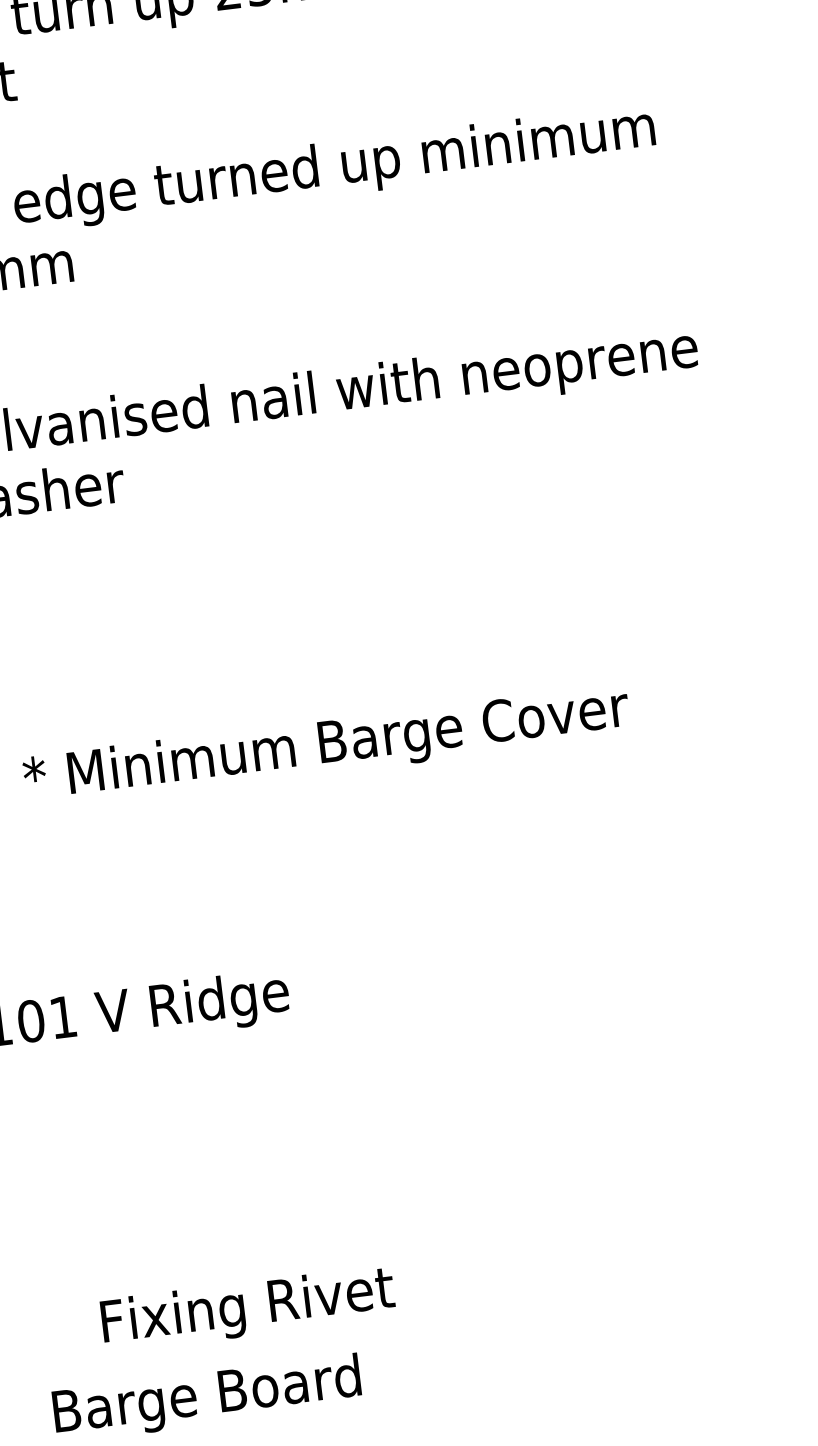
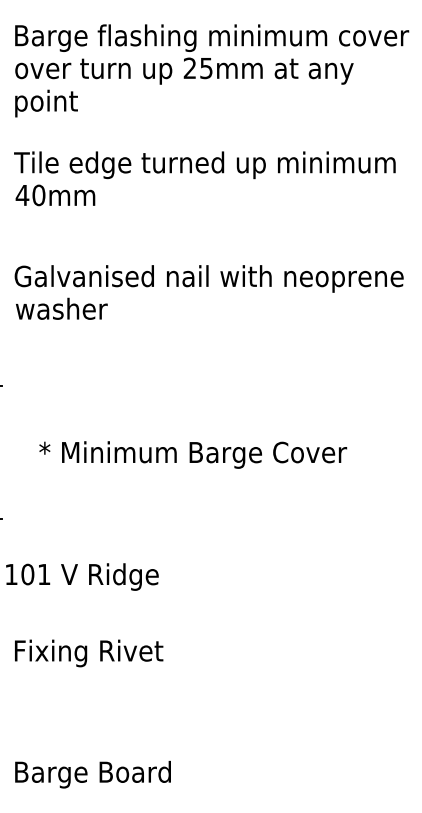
text: (249, 1309) -> (89, 653), moved

